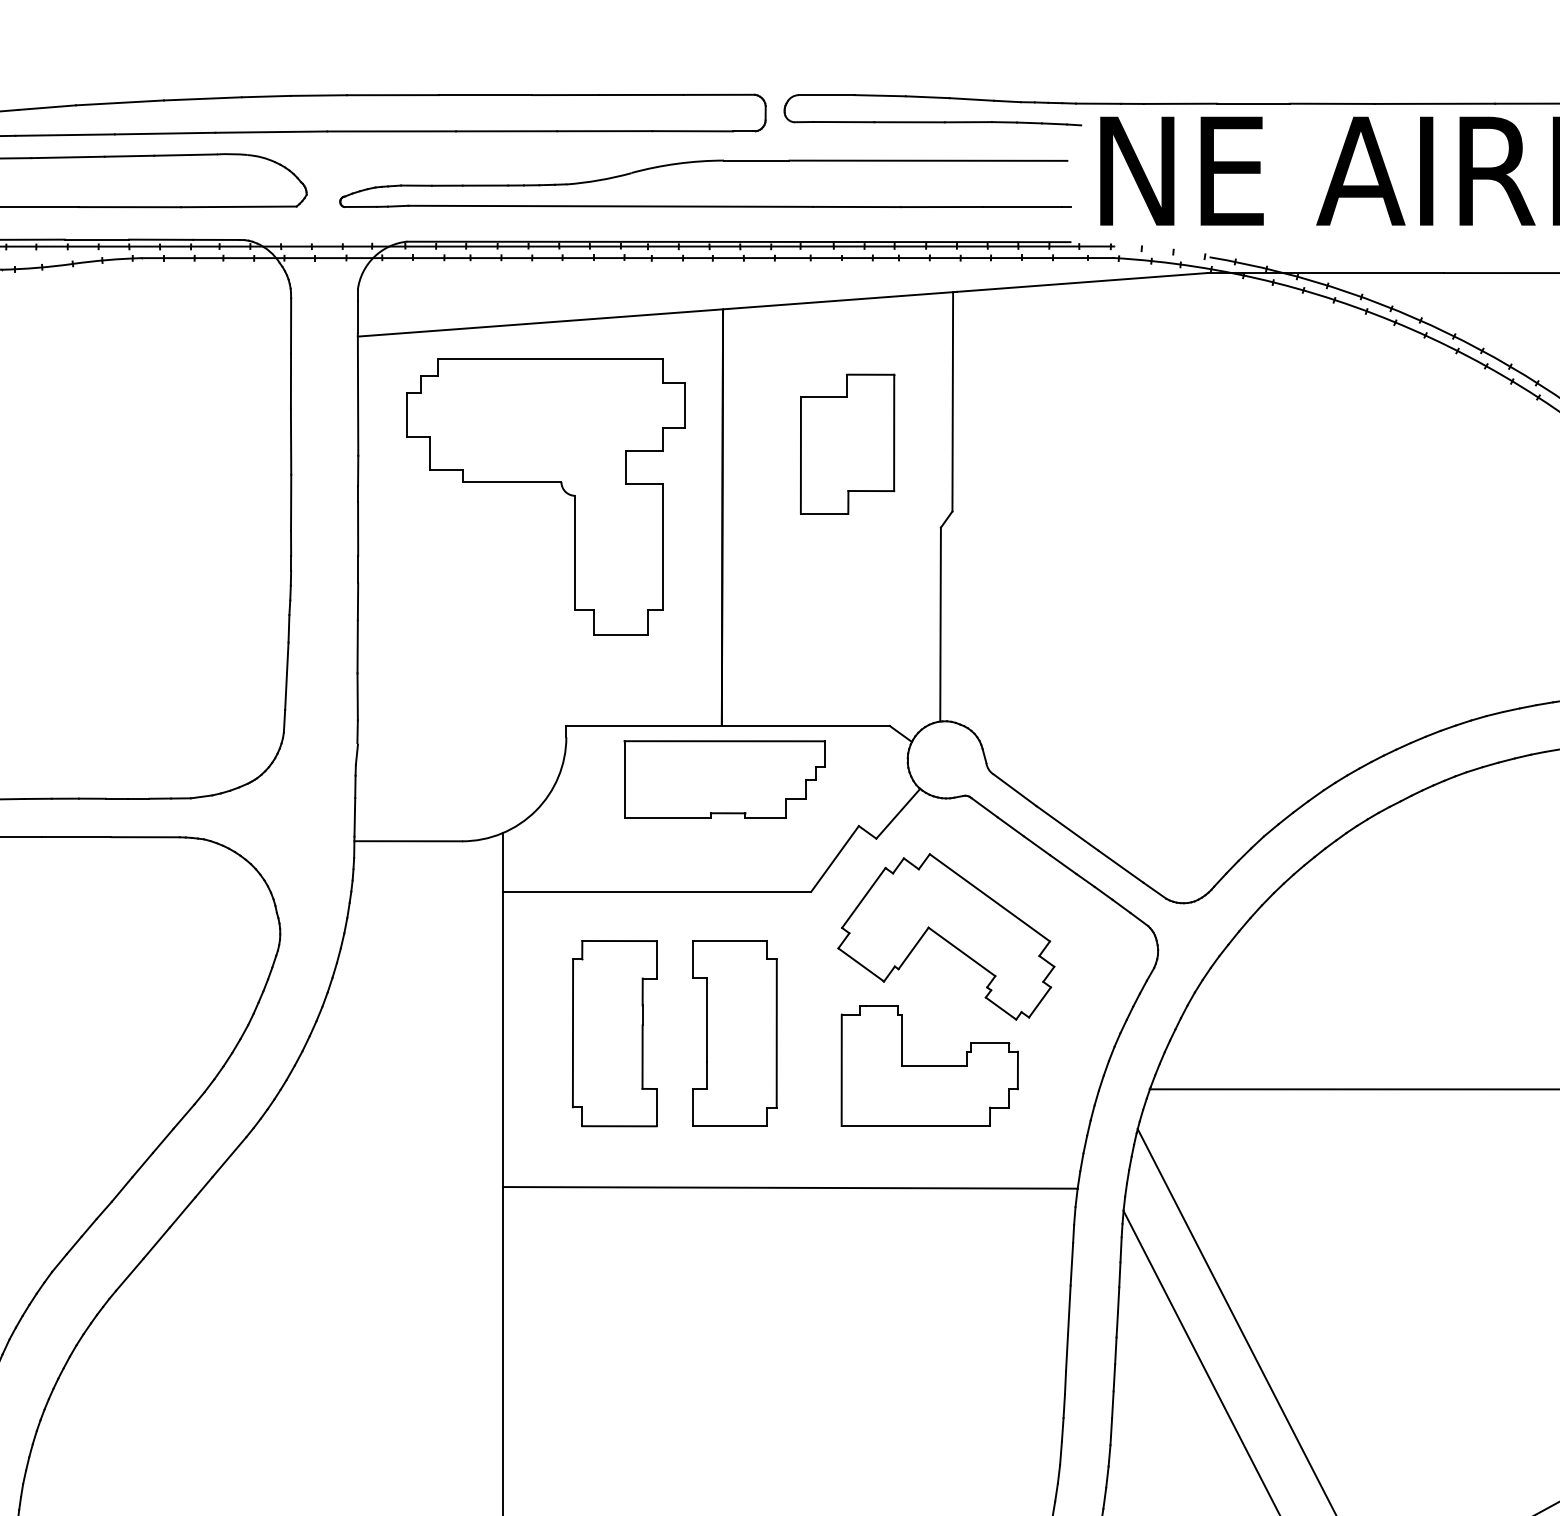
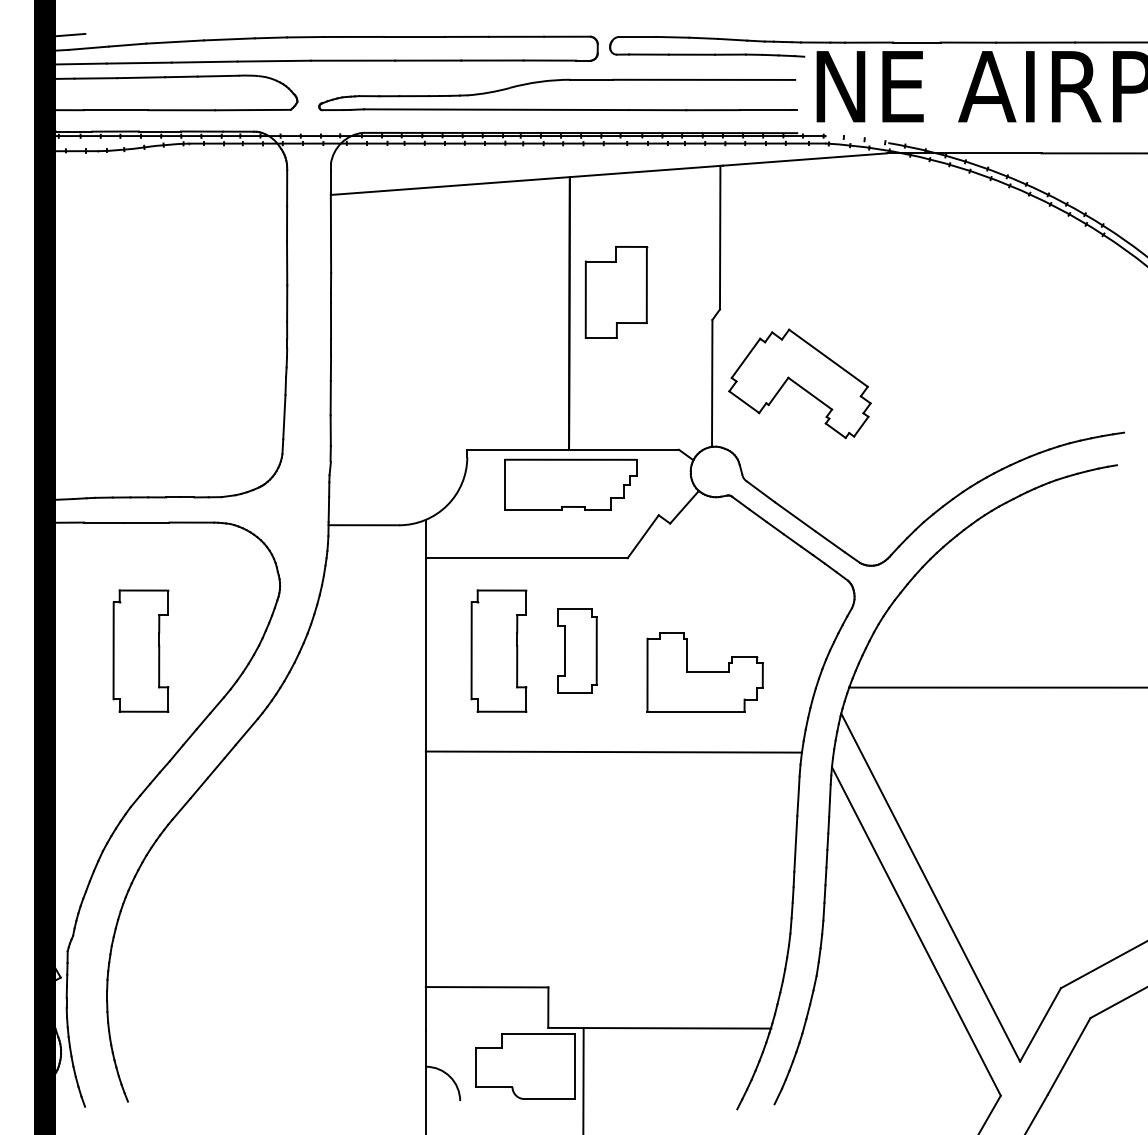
part: (847, 444) -> (616, 292), moved
part: (545, 482) -> (453, 290), removed
part: (945, 936) -> (799, 383), moved
part: (67, 1032) -> (140, 650), added
part: (734, 1032) -> (577, 650), size x0.7

